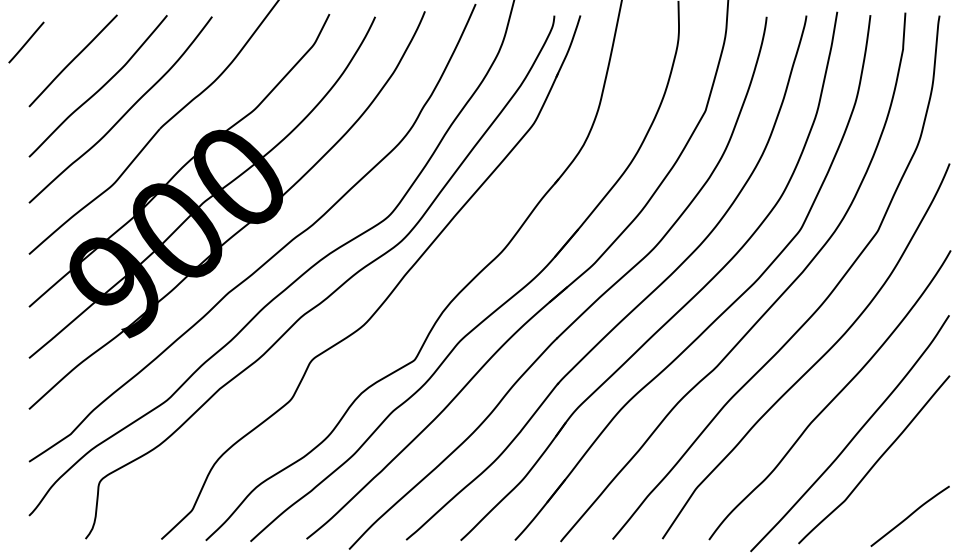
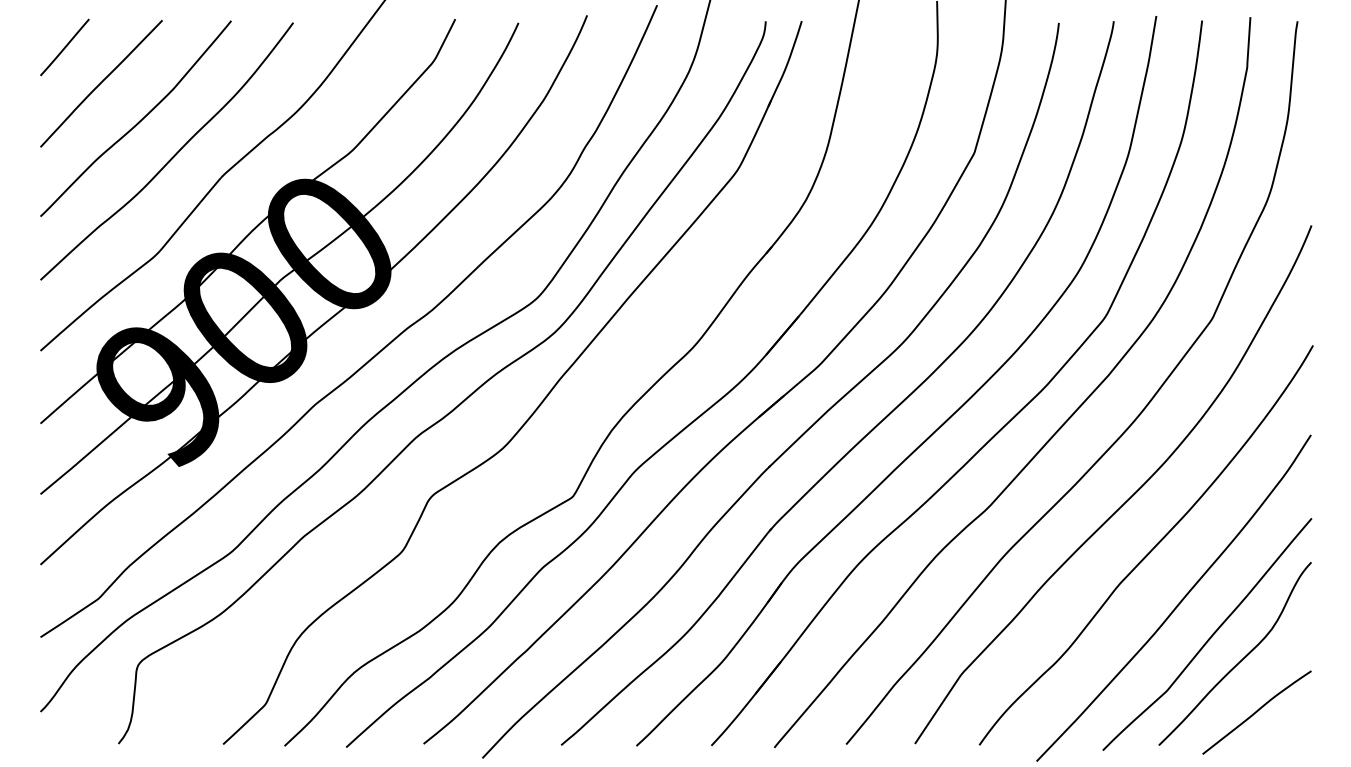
line: (26, 42) -> (64, 47), moved
curve: (898, 477) -> (1241, 659), added

